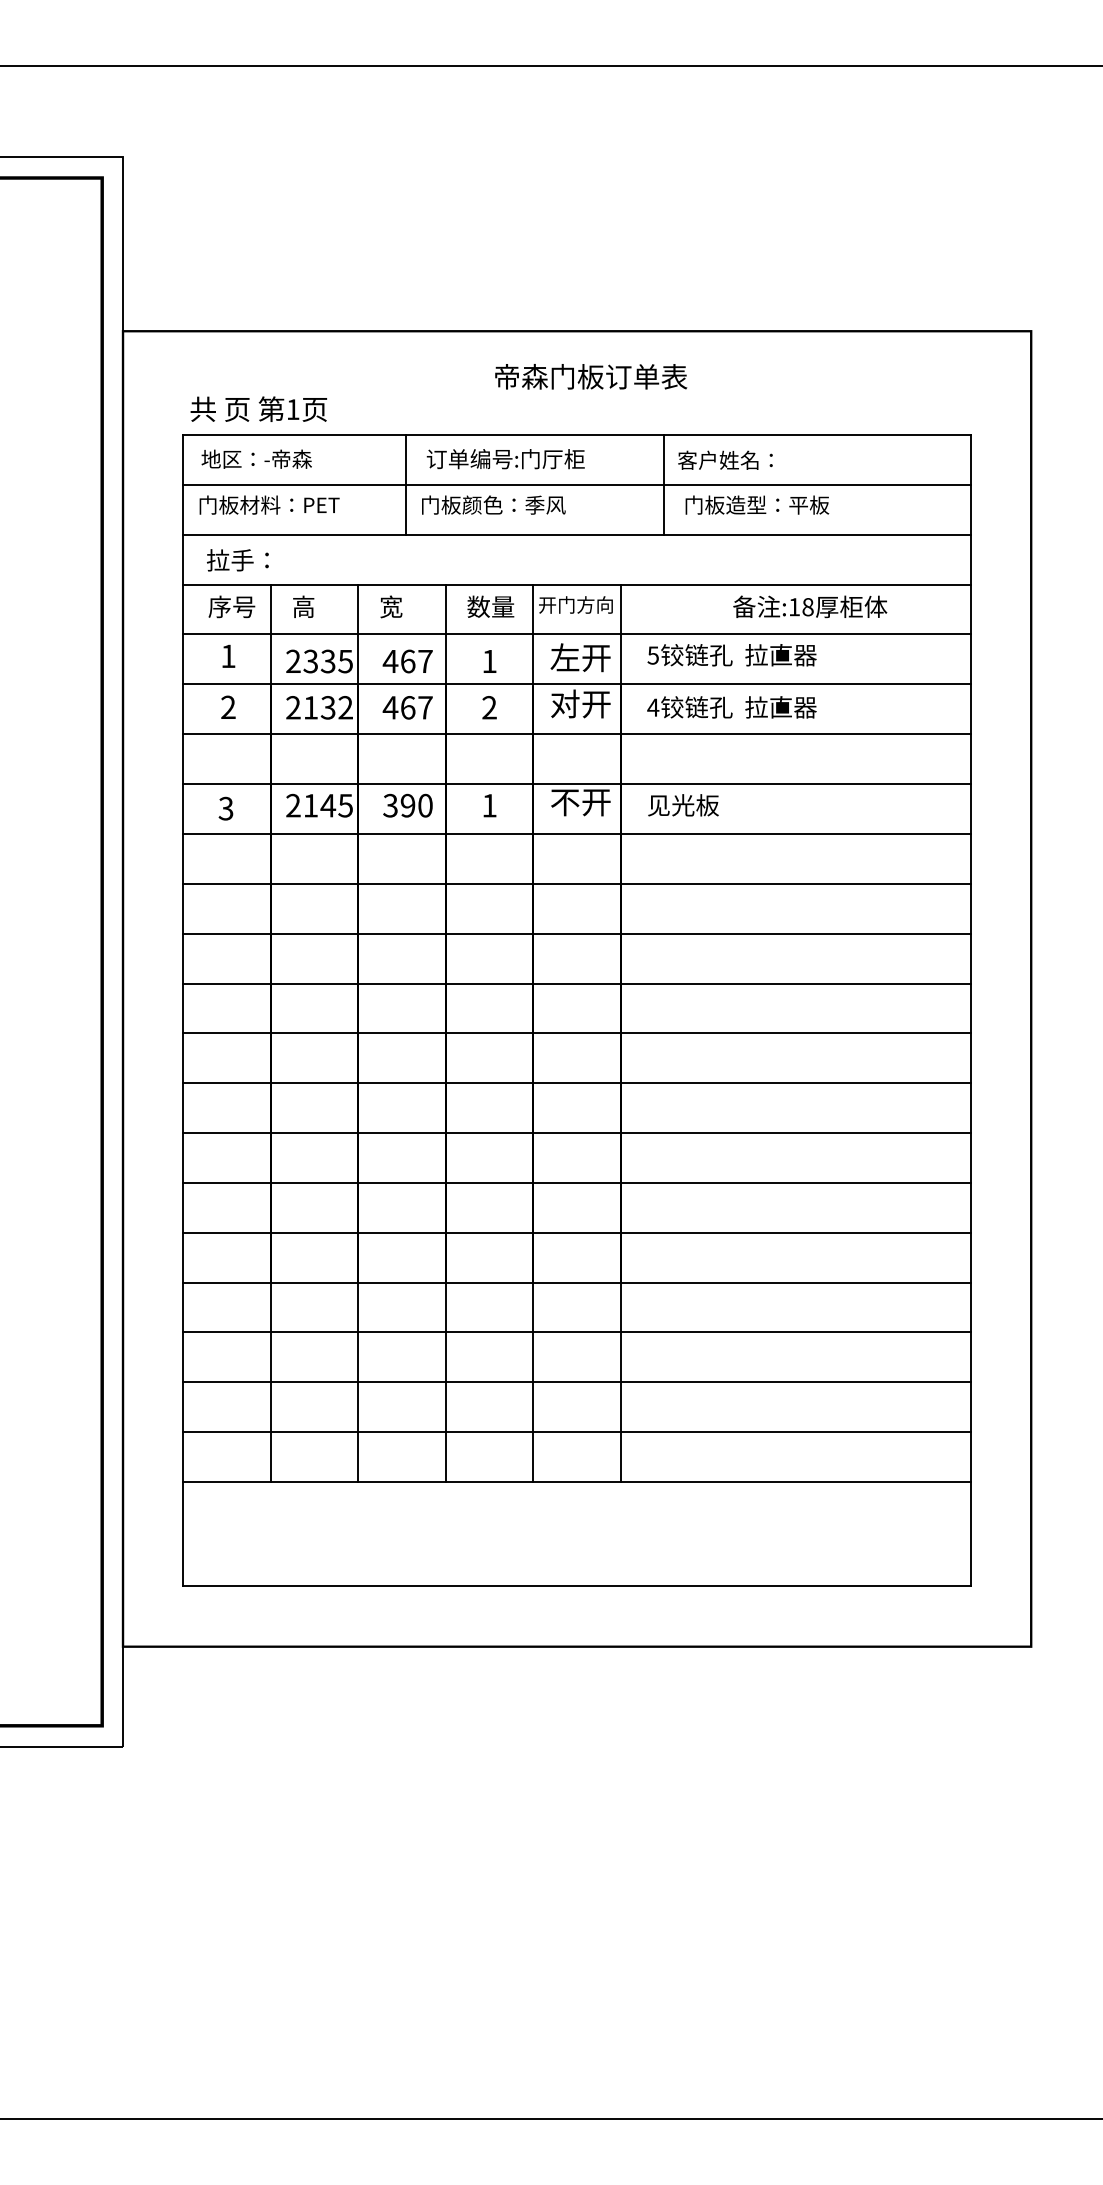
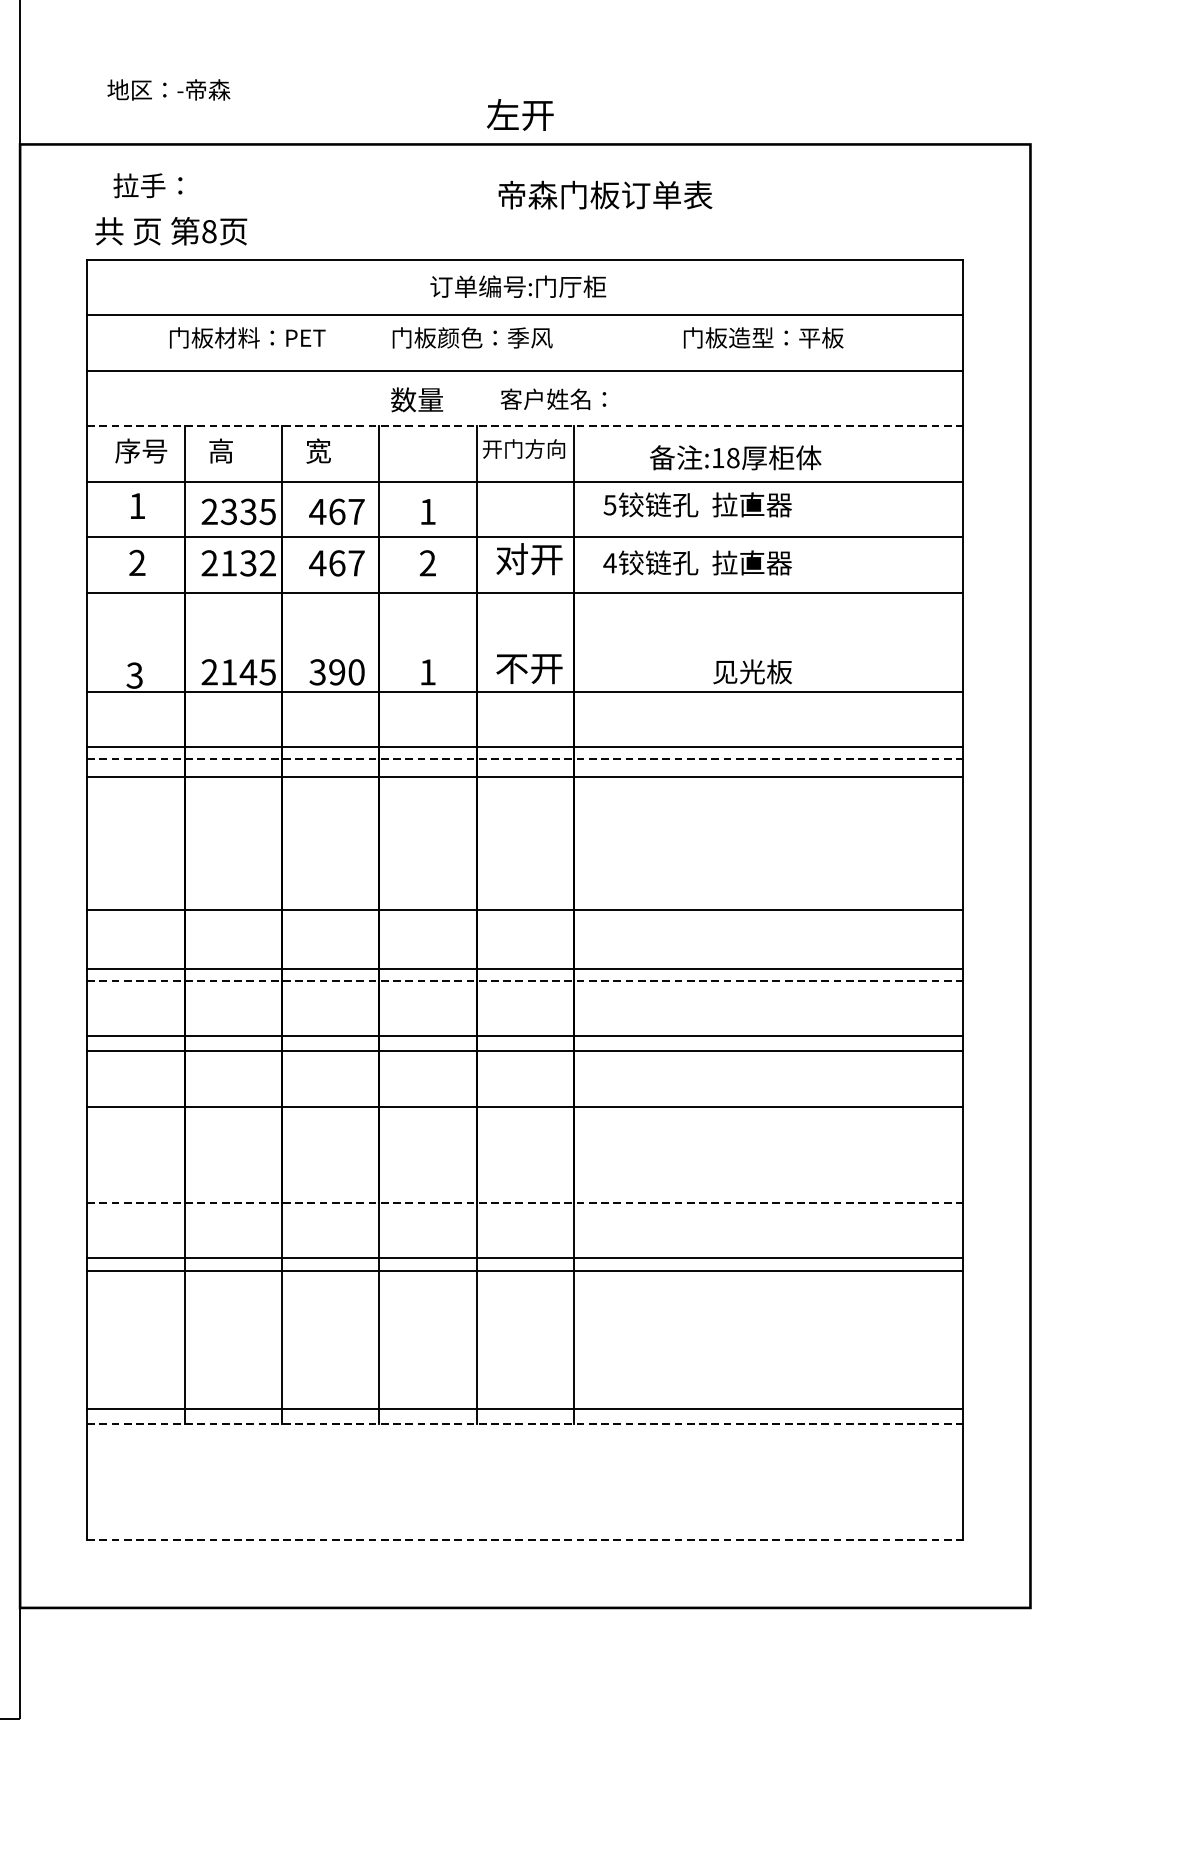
text: (591, 376) -> (605, 194), moved
text: (292, 409) -> (208, 231), 1 -> 8
text: (256, 458) -> (168, 89), moved
text: (505, 459) -> (517, 287), moved
text: (725, 459) -> (553, 398), moved
line: (406, 484) -> (335, 314), removed
line: (664, 484) -> (622, 314), removed
text: (269, 504) -> (247, 337), moved
text: (493, 504) -> (472, 337), moved
text: (757, 504) -> (763, 337), moved
text: (237, 560) -> (147, 185), moved
line: (577, 584) -> (525, 426), solid -> dashed
text: (490, 606) -> (416, 399), moved
text: (810, 606) -> (735, 457), moved
text: (580, 657) -> (520, 114), moved
line: (576, 784) -> (524, 692), moved
text: (683, 805) -> (752, 672), moved
line: (576, 834) -> (524, 747), moved
line: (577, 884) -> (525, 759), solid -> dashed
line: (576, 933) -> (524, 776), moved
line: (576, 983) -> (524, 910), moved
line: (576, 1033) -> (524, 969), moved
line: (577, 1083) -> (525, 981), solid -> dashed
line: (576, 1182) -> (524, 1050), moved
line: (576, 1232) -> (524, 1107), moved
line: (577, 1282) -> (525, 1202), solid -> dashed
line: (576, 1382) -> (524, 1271), moved
line: (576, 1432) -> (524, 1409), moved
line: (577, 1481) -> (525, 1424), solid -> dashed
line: (577, 1585) -> (525, 1539), solid -> dashed

